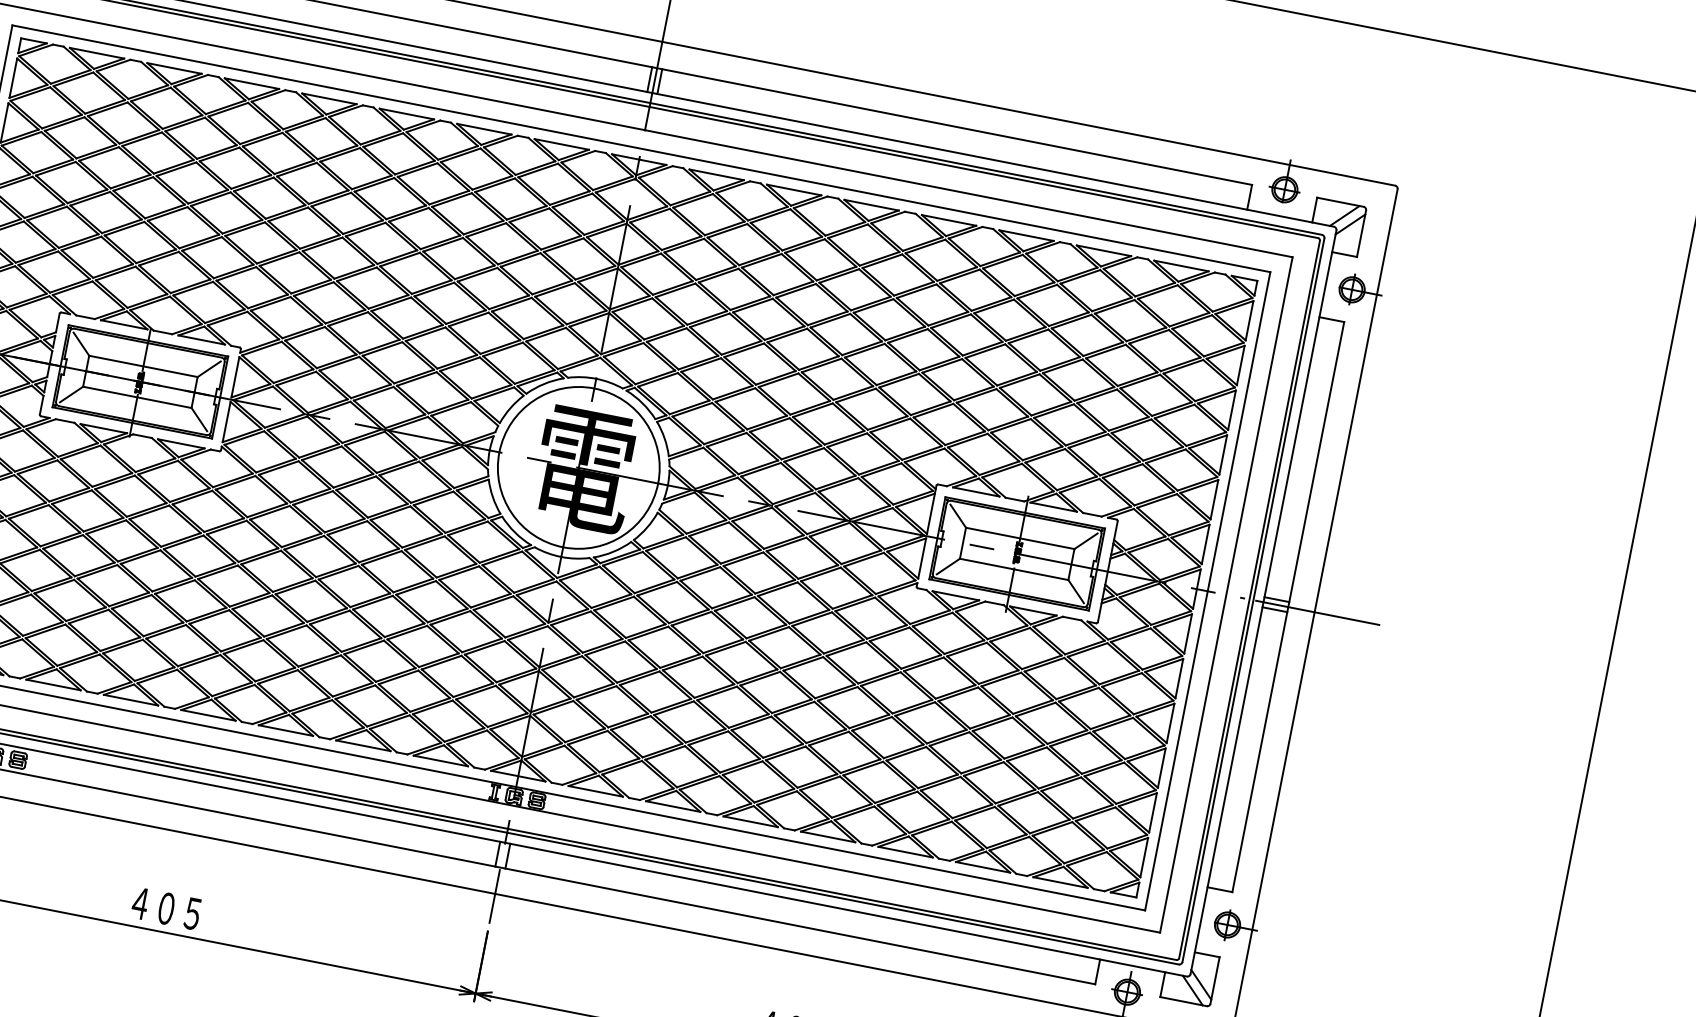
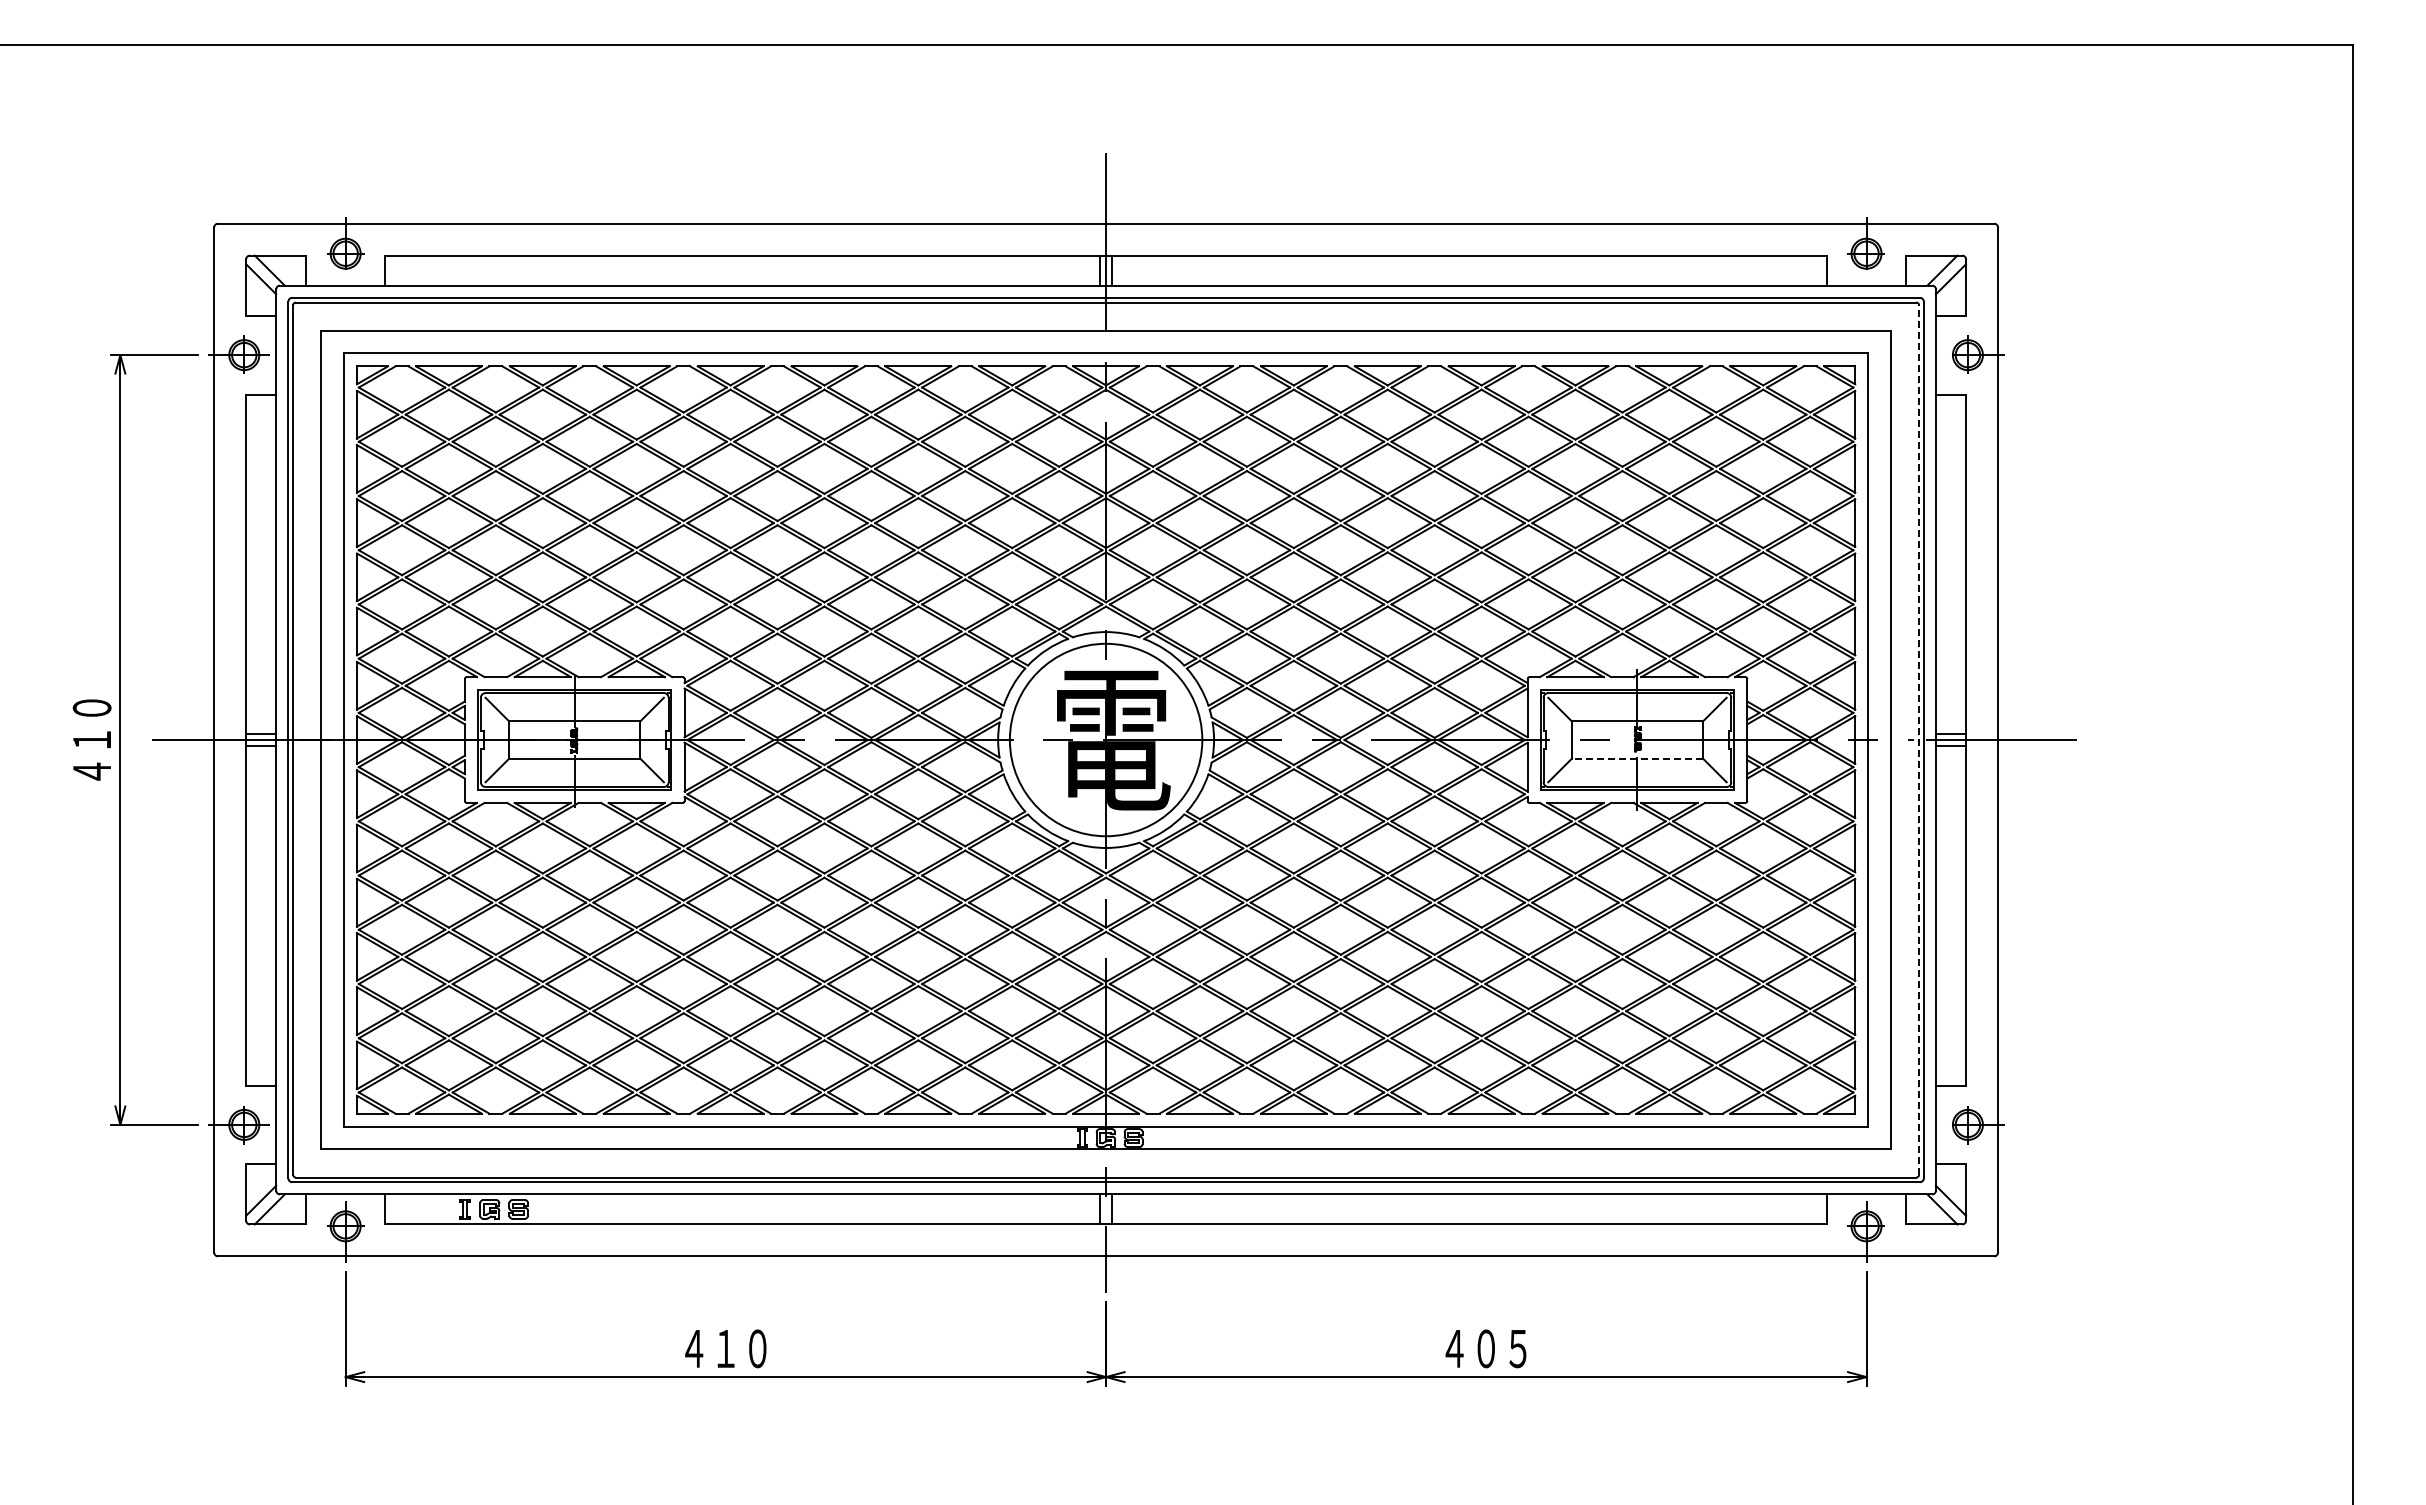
line: (1014, 569) -> (1637, 758), solid -> dashed
line: (1249, 599) -> (1919, 740), solid -> dashed
text: (179, 910) -> (741, 1348), ４０５ -> ４１０

